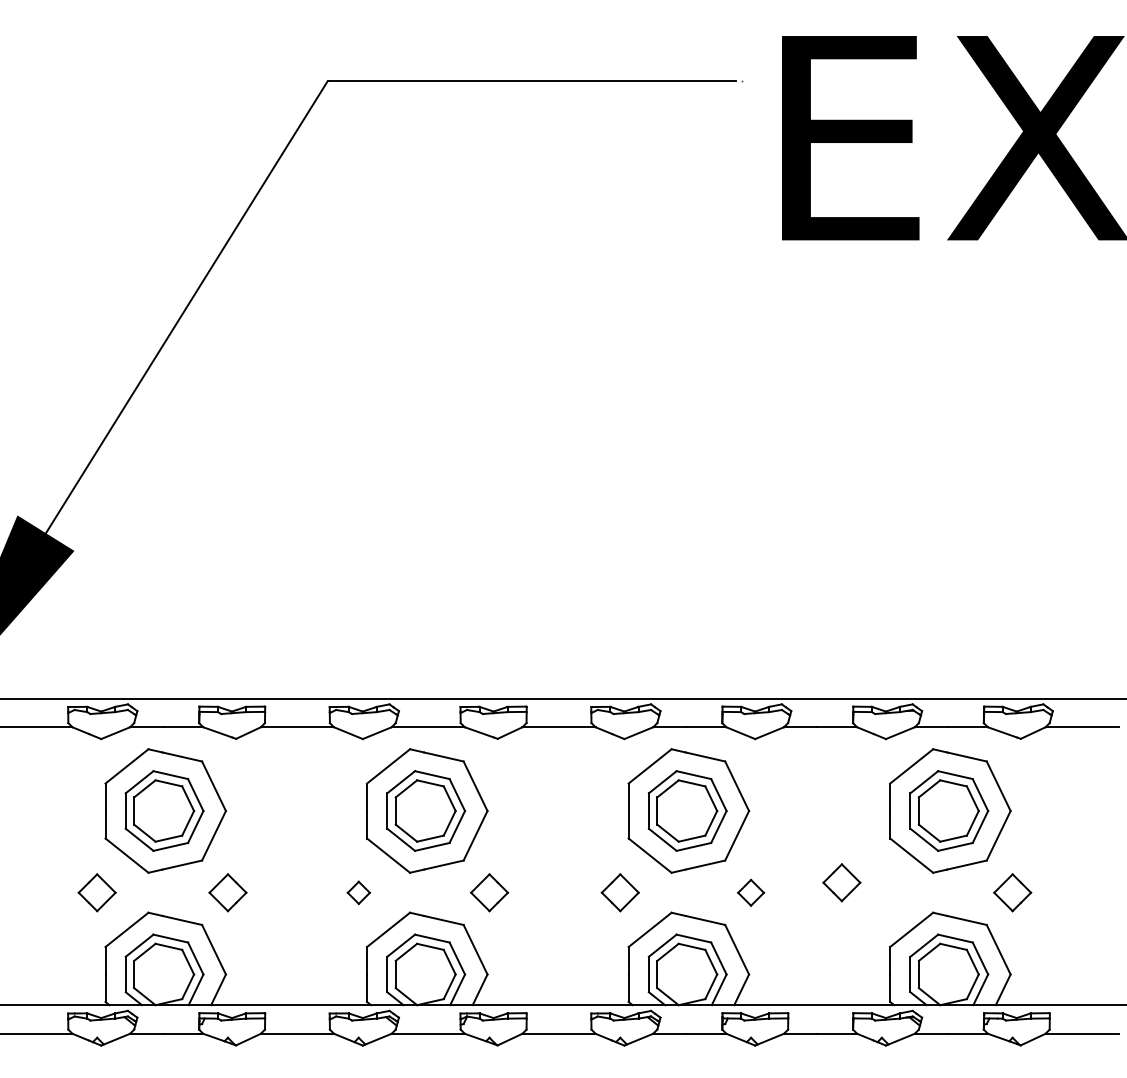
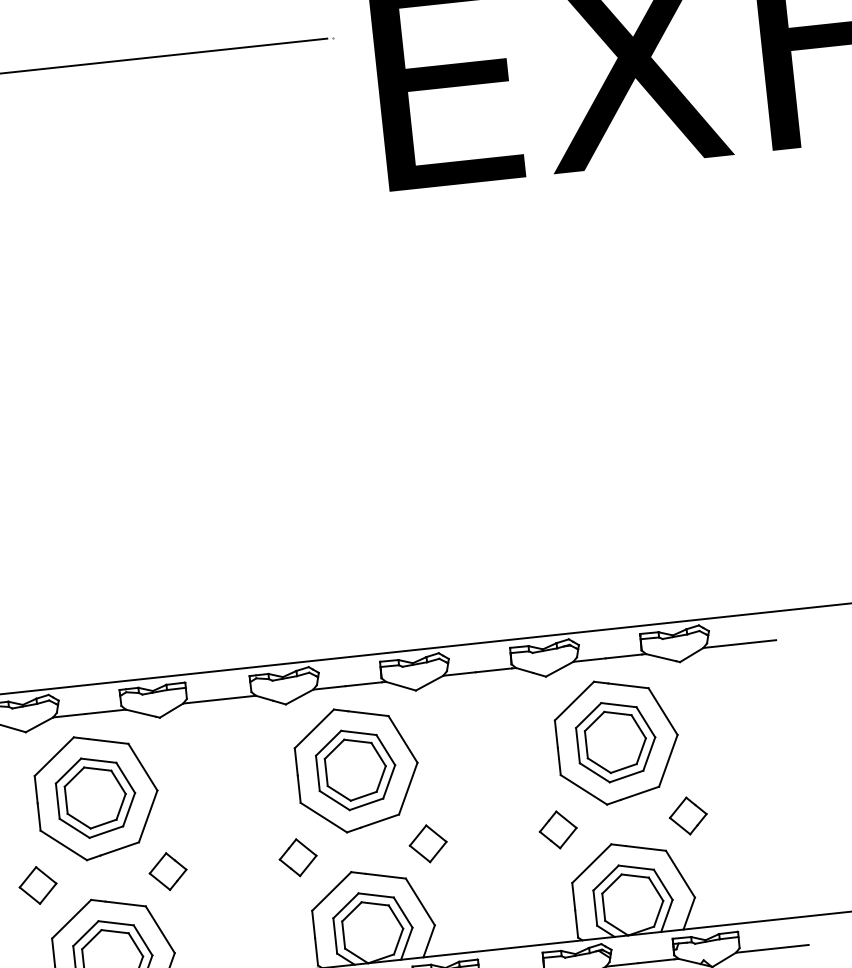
part: (841, 882) -> (557, 829), moved
part: (358, 892) -> (37, 885), size x1.67
part: (750, 892) -> (427, 843), size x1.43

